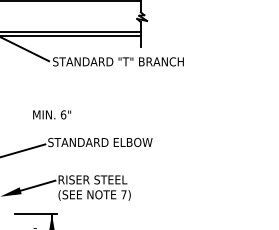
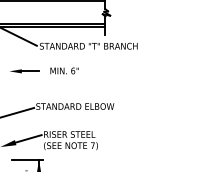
part: (32, 94) -> (24, 70), added
text: (52, 114) -> (64, 70), moved

